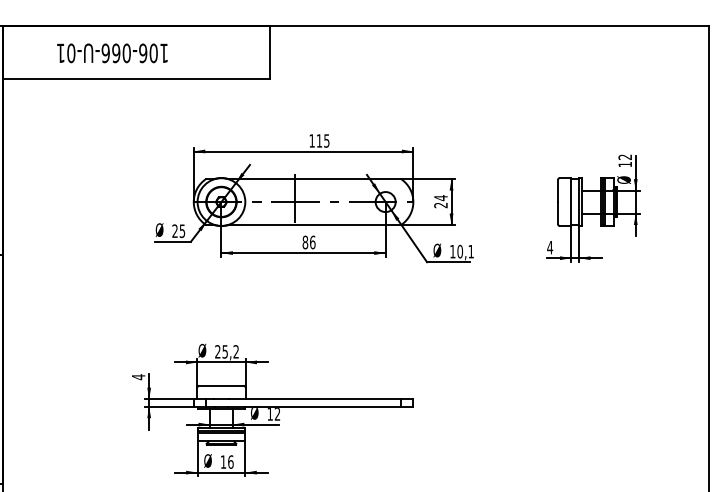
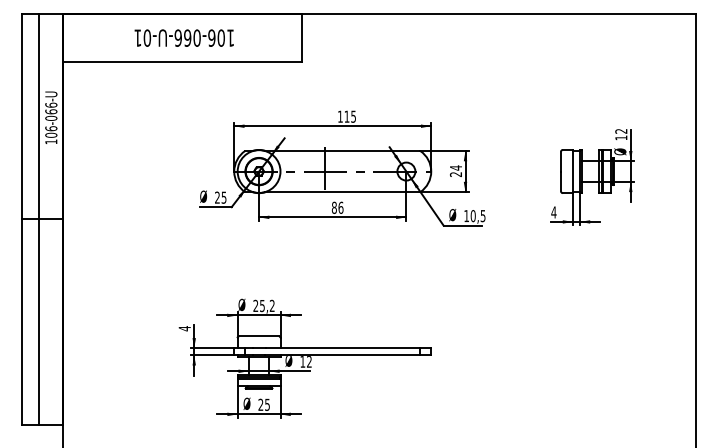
text: (111, 52) -> (183, 37), moved
text: (470, 252) -> (482, 216), 10,1 -> 10,5
text: (227, 461) -> (264, 404), 16 -> 25

